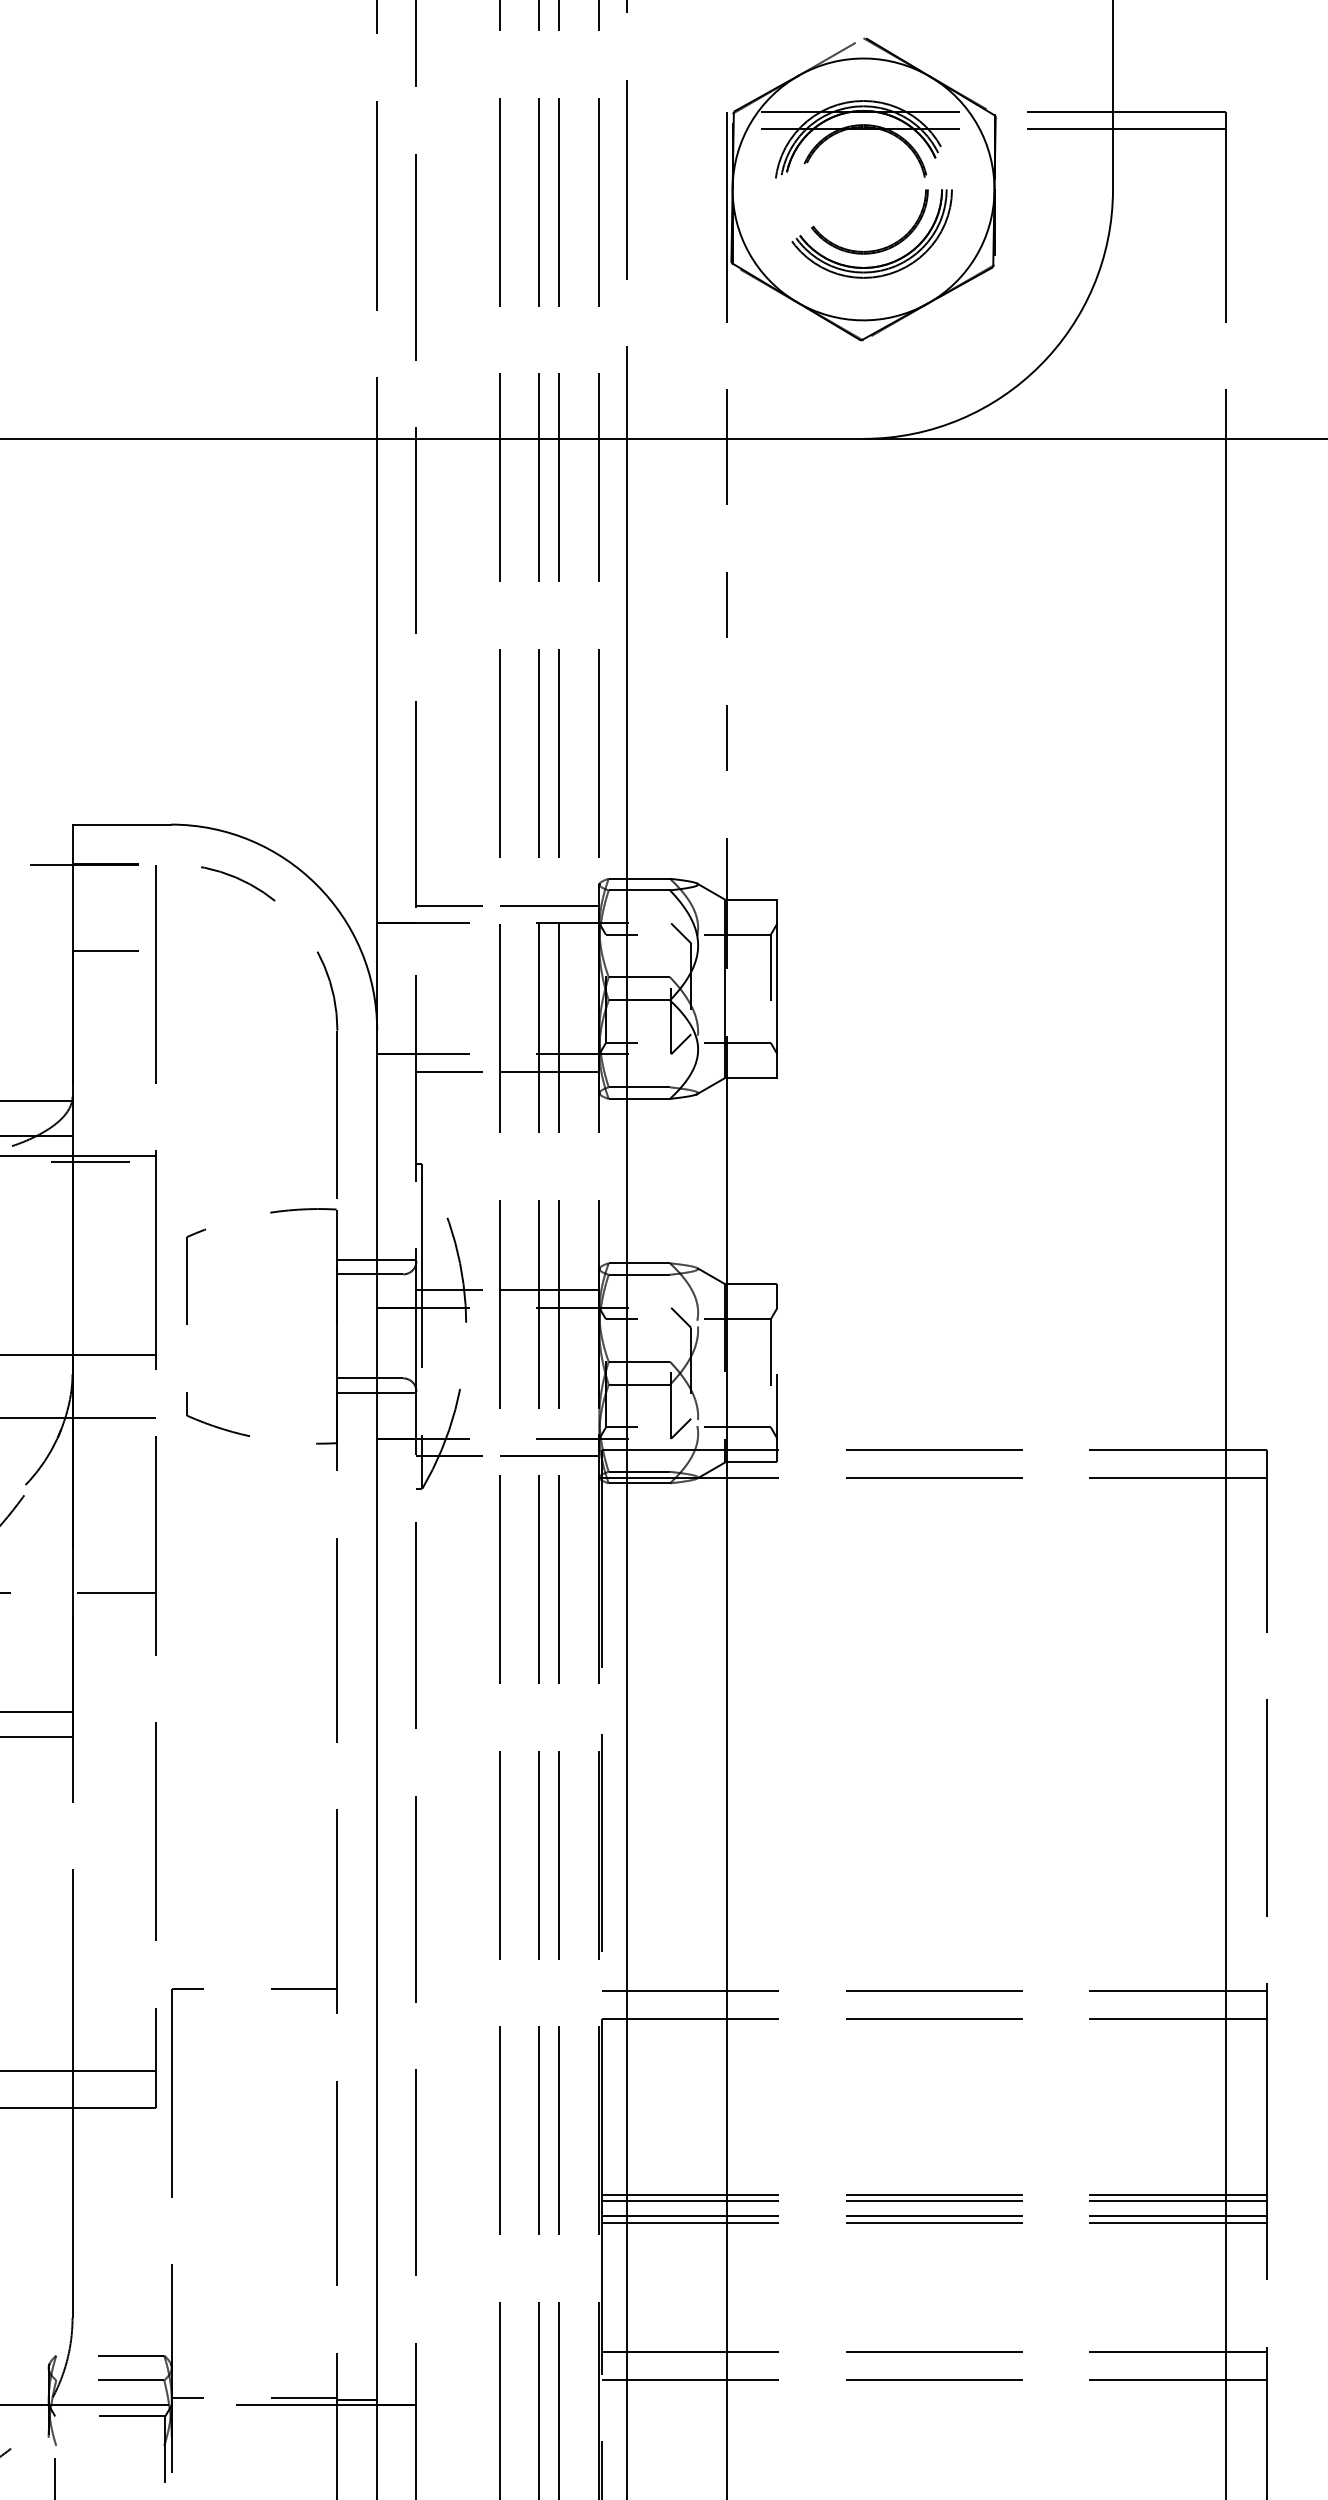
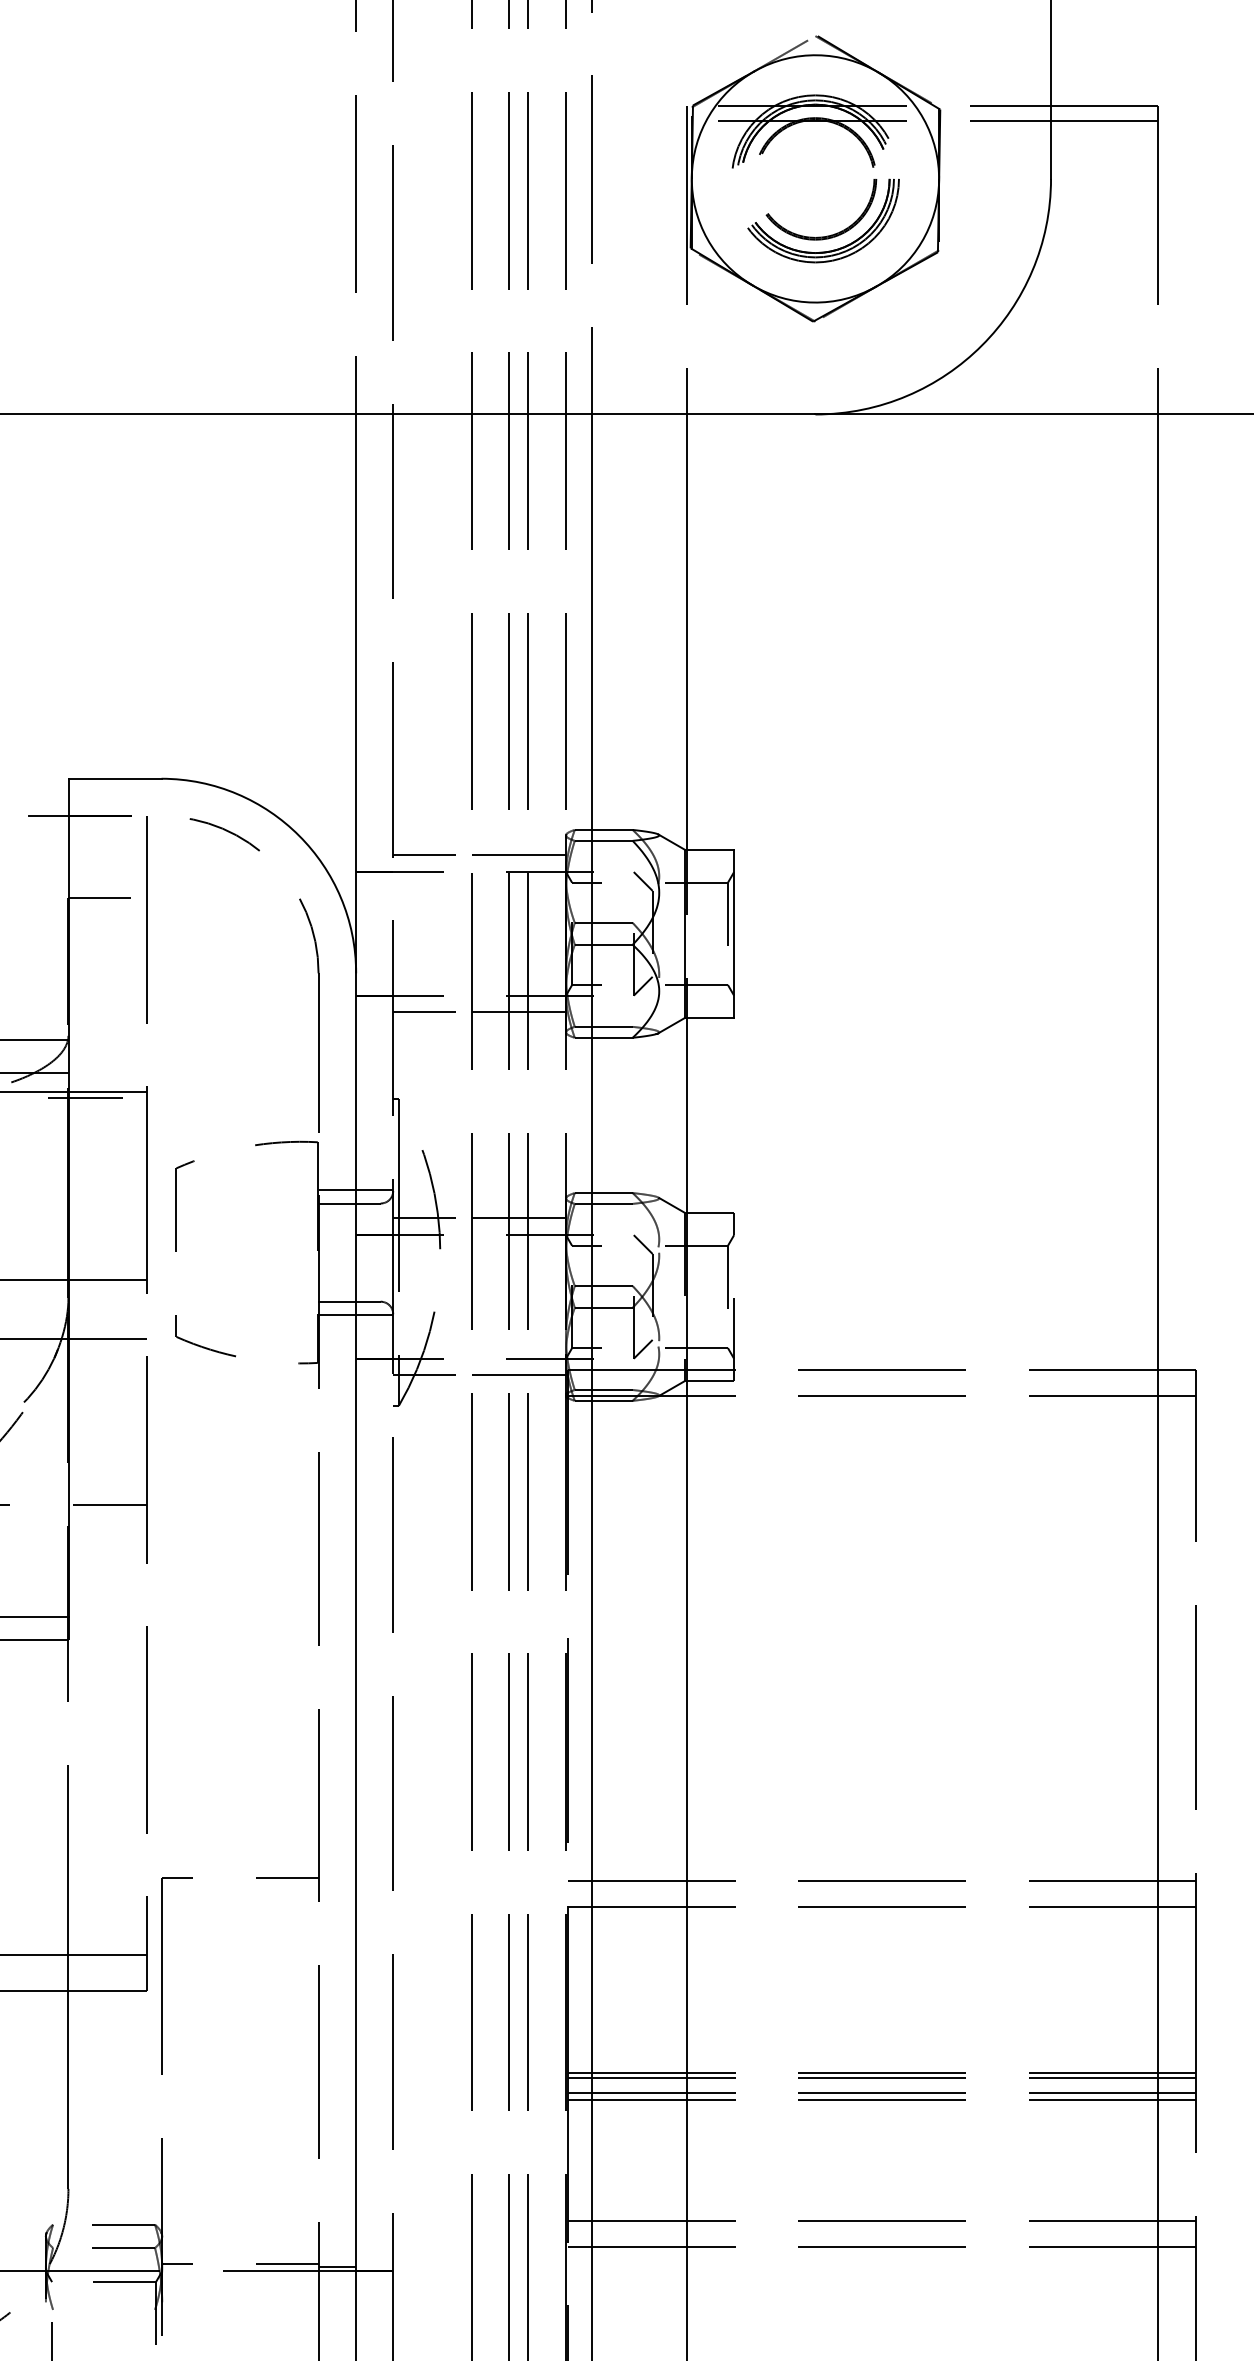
line: (727, 669) -> (686, 632), dashed -> solid

